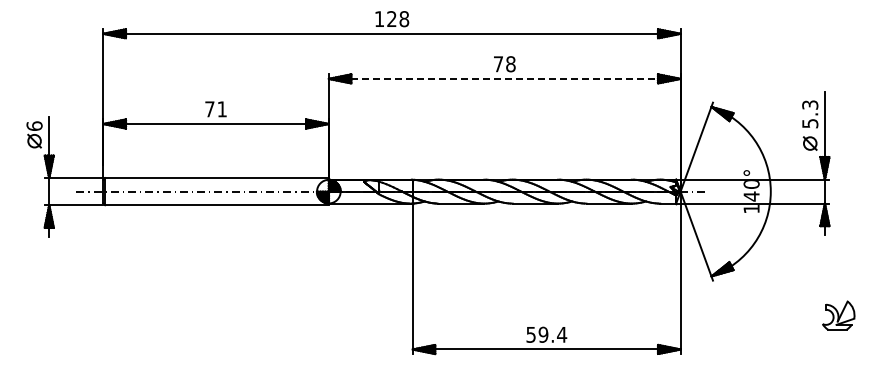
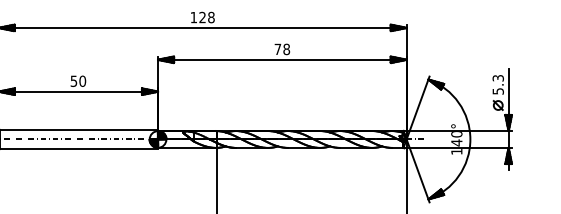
line: (504, 78) -> (282, 59), dashed -> solid
text: (216, 109) -> (78, 81), 71 -> 50

